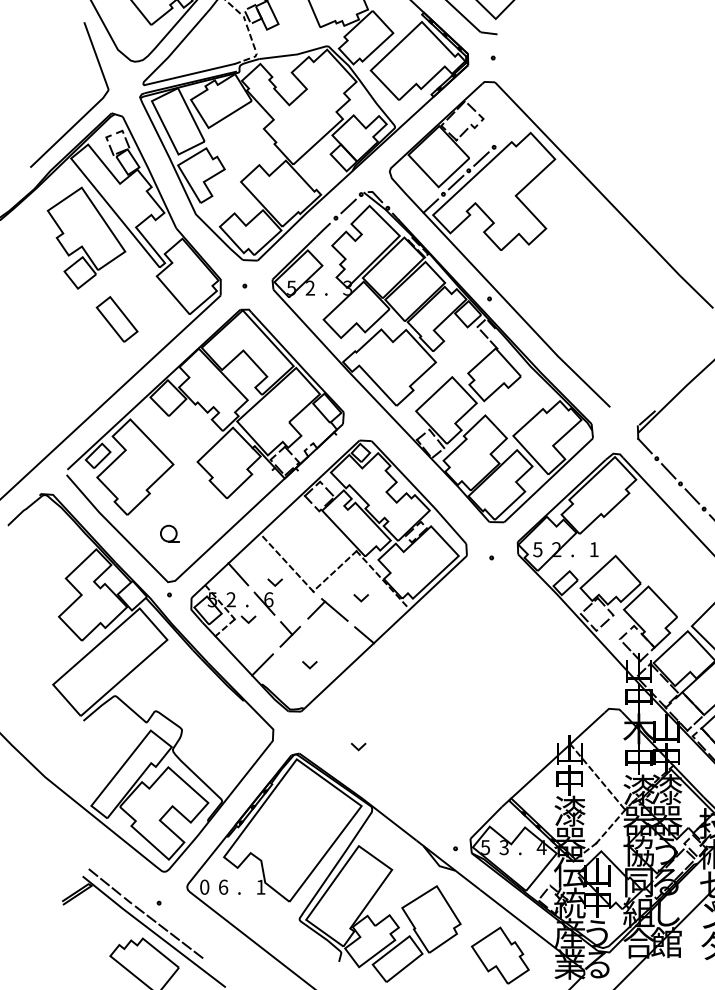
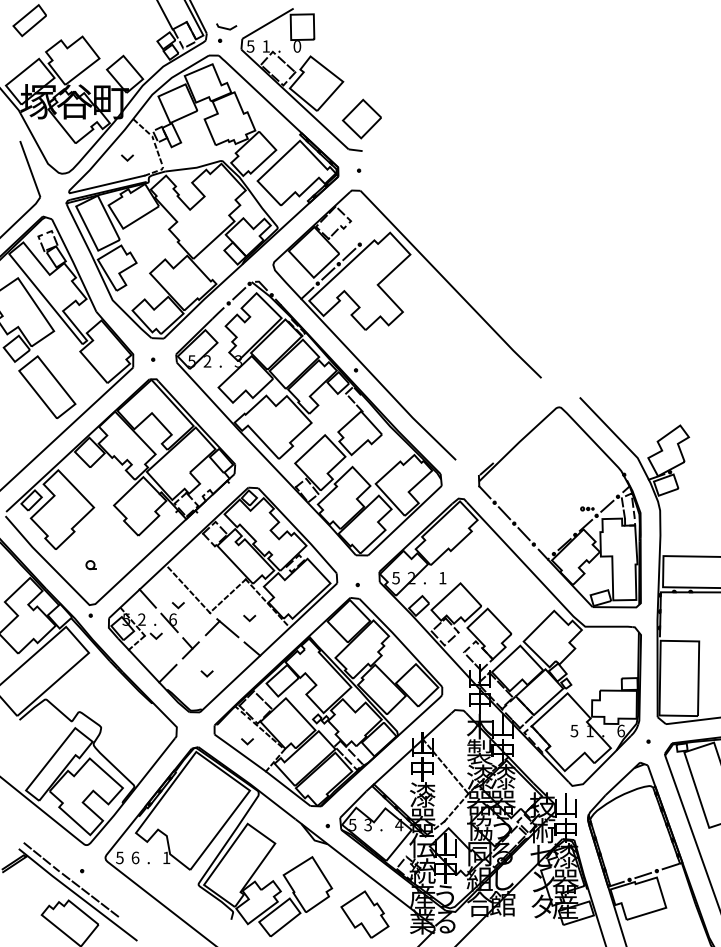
line: (212, 43) -> (126, 158), added
part: (117, 319) -> (47, 387), size x1.67
part: (169, 534) -> (90, 565), size x0.62
part: (456, 699) -> (328, 702), added
text: (638, 758) -> (479, 751), 中 -> 製
text: (204, 886) -> (119, 857), 0 -> 5

